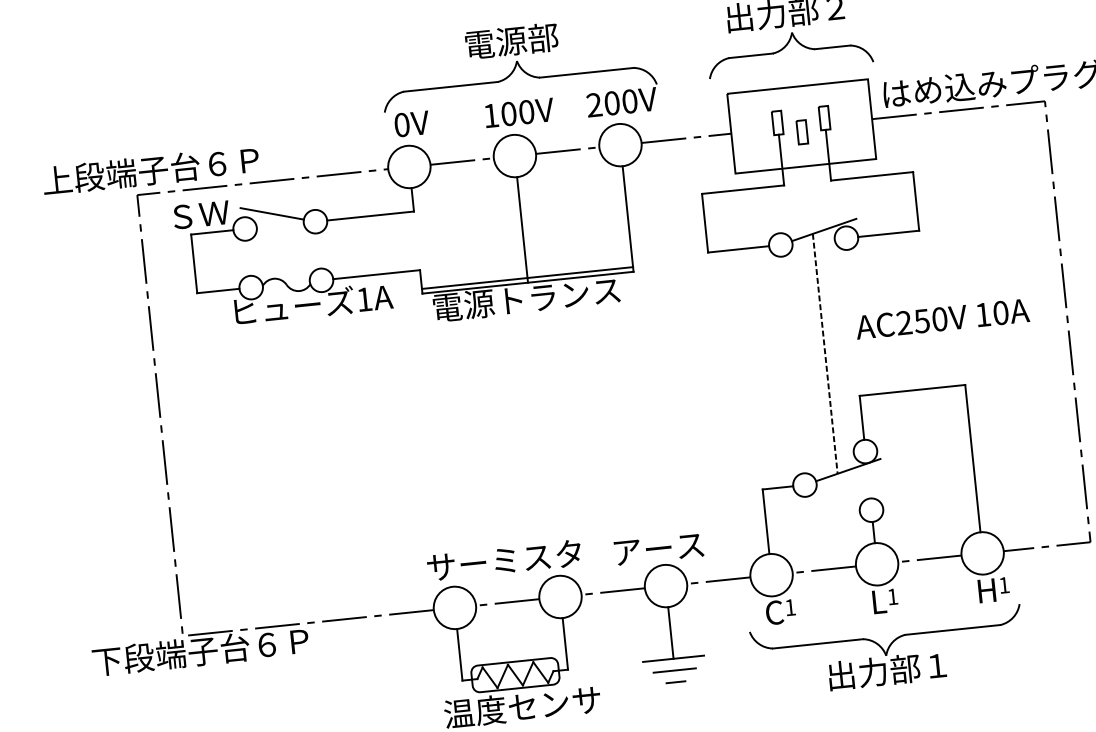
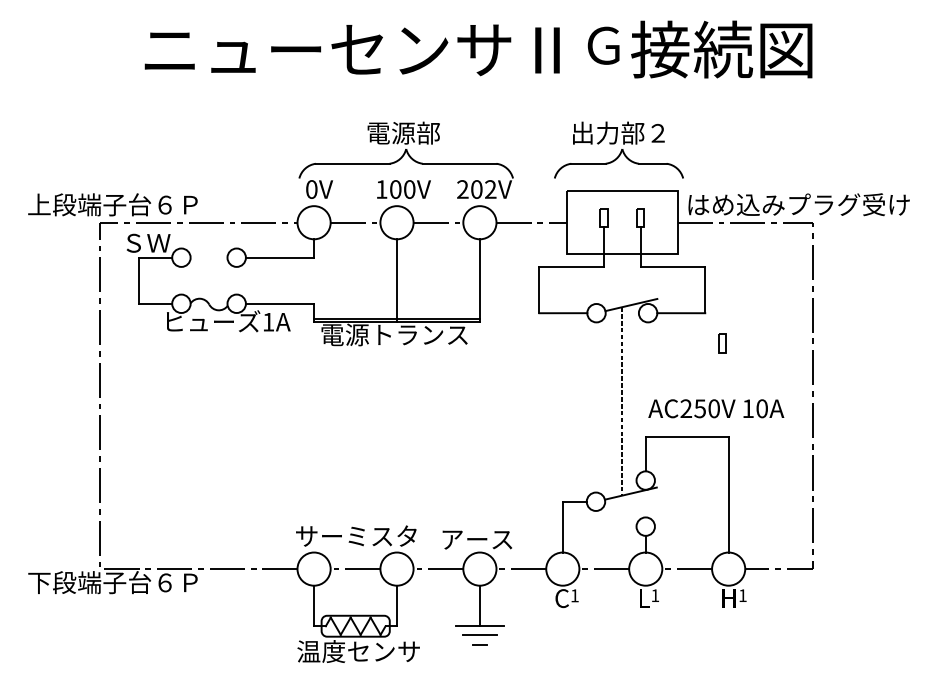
text: (629, 101) -> (490, 189), 200V -> 202V
part: (802, 132) -> (722, 343), moved
line: (272, 214) -> (203, 248), removed
text: (942, 318) -> (716, 408), moved
part: (887, 651) -> (646, 637), removed

